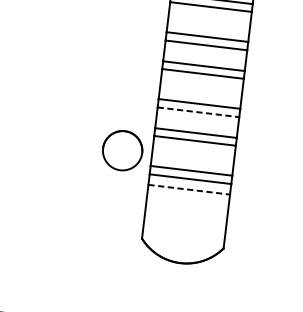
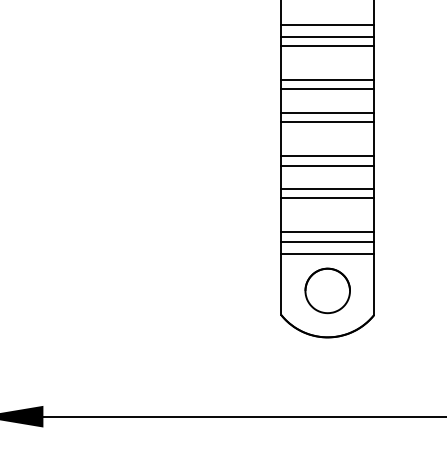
line: (199, 112) -> (328, 165), dashed -> solid
part: (122, 150) -> (327, 290), moved
line: (189, 189) -> (328, 253), dashed -> solid

